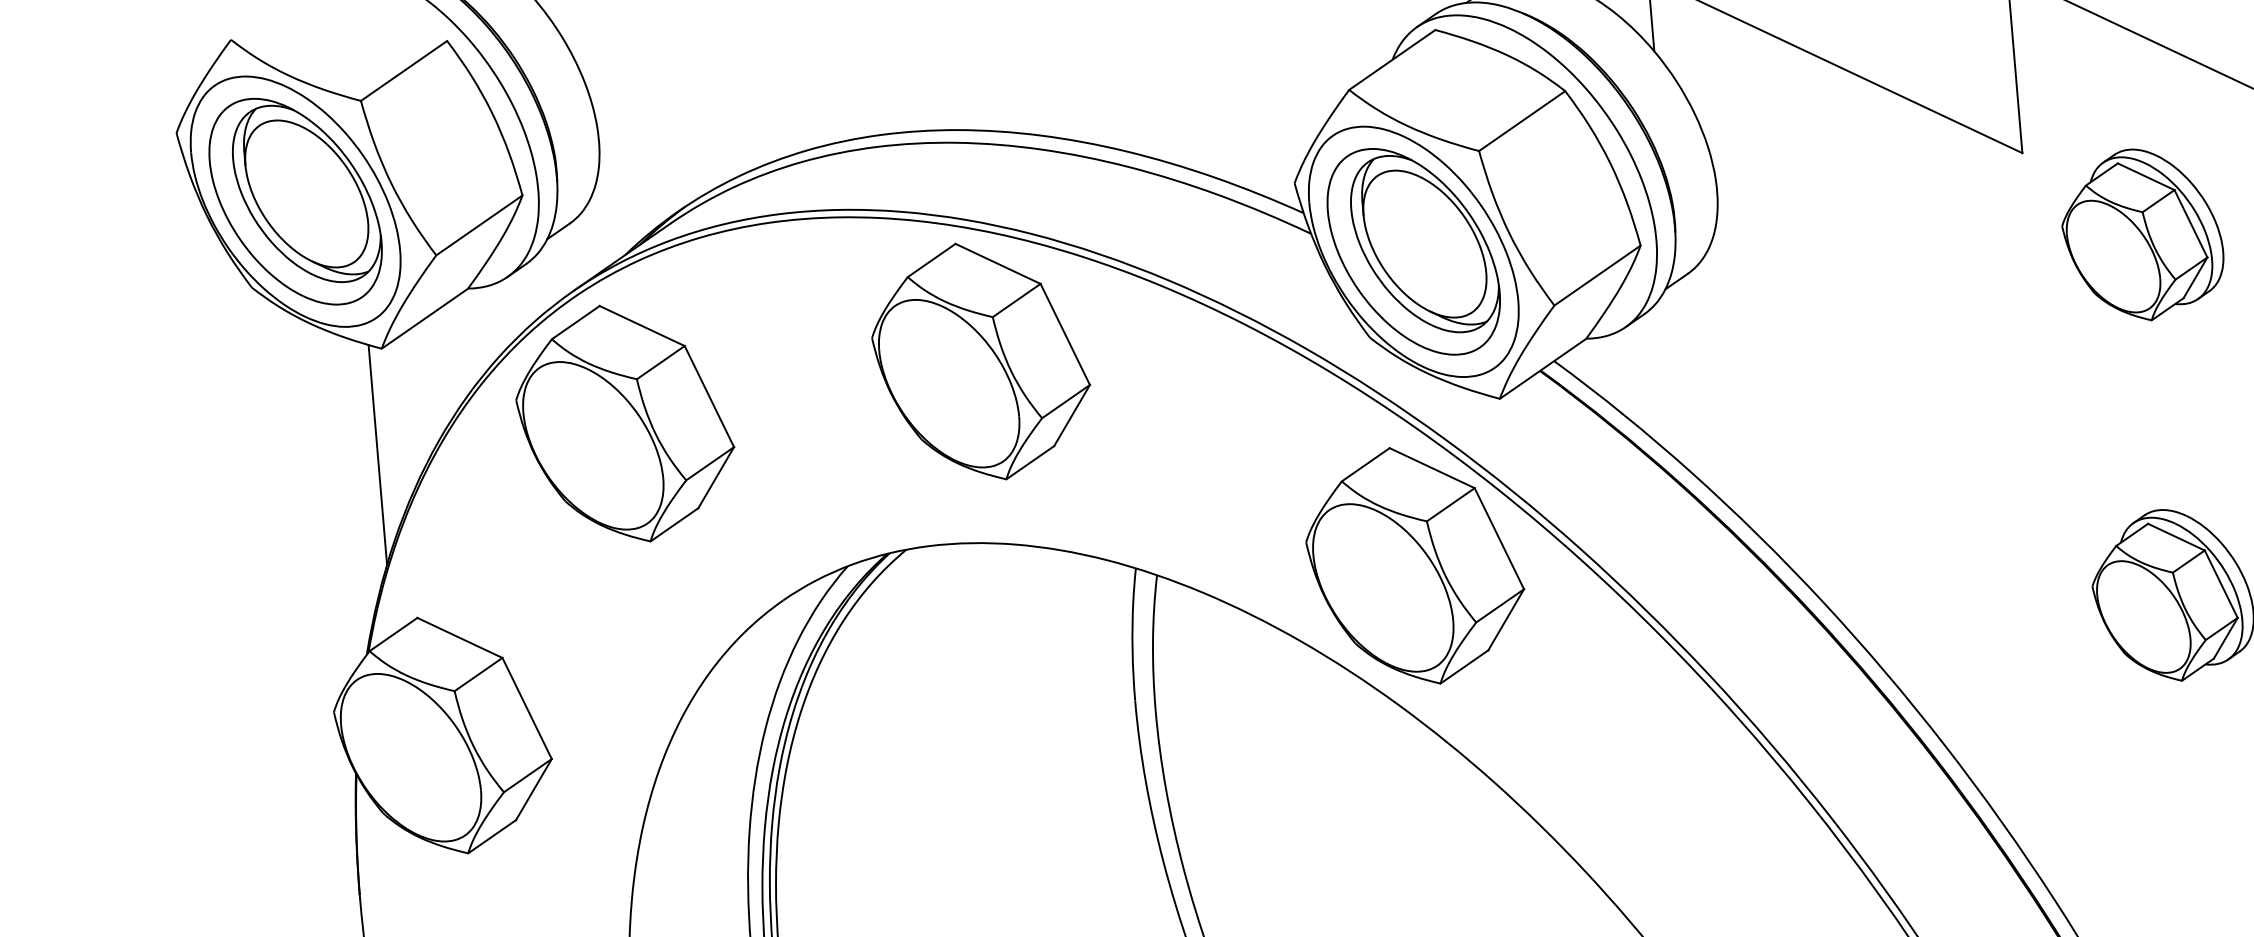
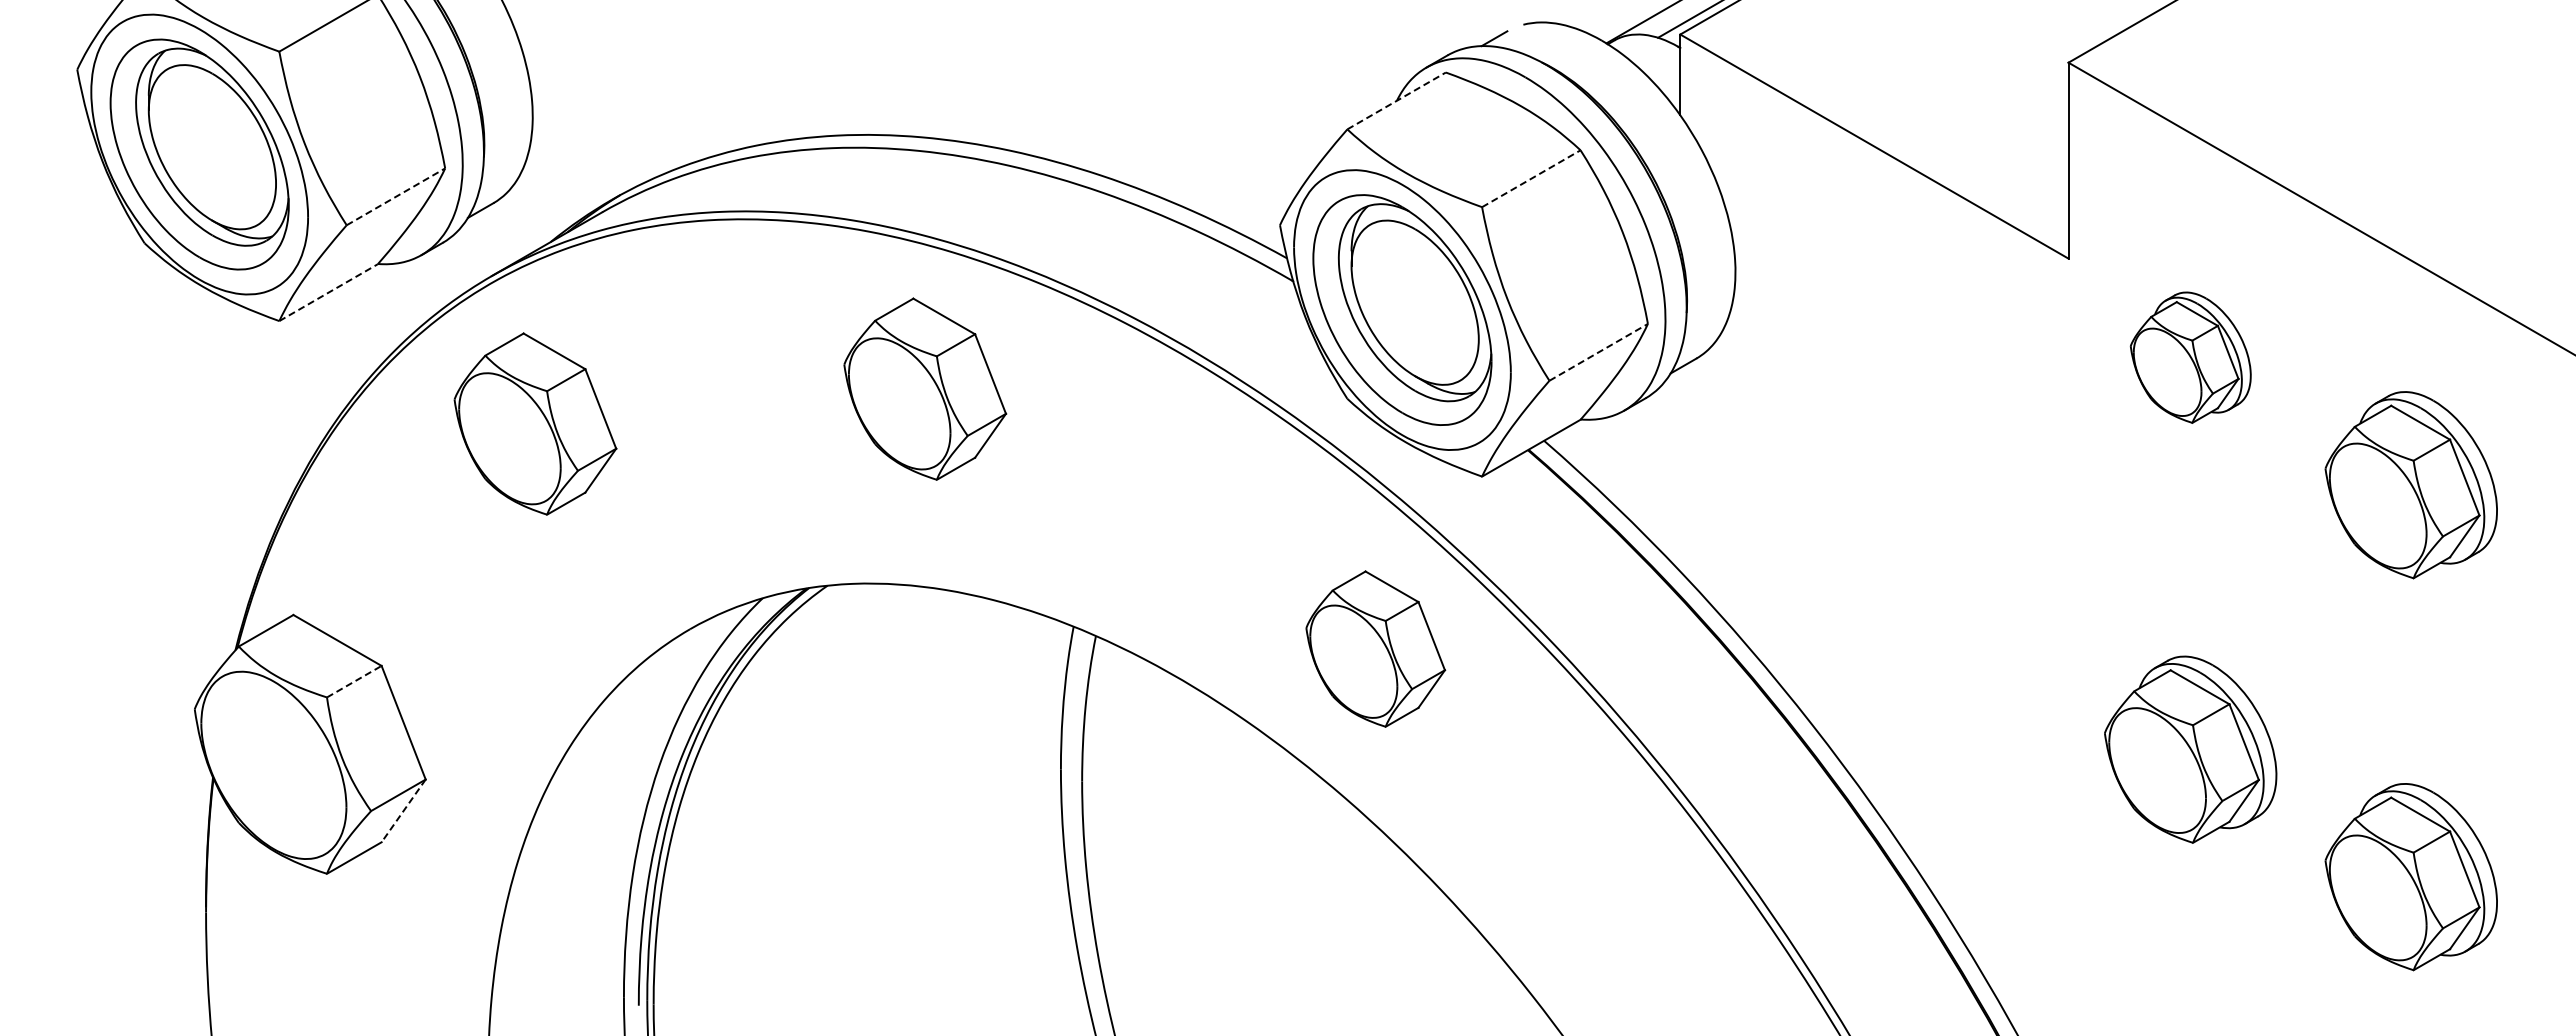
line: (1392, 59) -> (1396, 100), solid -> dashed
line: (1522, 120) -> (1531, 178), solid -> dashed
line: (478, 225) -> (395, 196), solid -> dashed
part: (2142, 234) -> (2190, 357), size x0.7
line: (1597, 275) -> (1598, 352), solid -> dashed
line: (424, 318) -> (328, 292), solid -> dashed
part: (980, 360) -> (924, 388), size x0.7
part: (625, 423) -> (535, 423), size x0.7
line: (377, 454) -> (265, 435), removed
part: (1415, 565) -> (1375, 648), size x0.6
line: (478, 674) -> (354, 681), solid -> dashed
line: (533, 790) -> (403, 811), solid -> dashed

